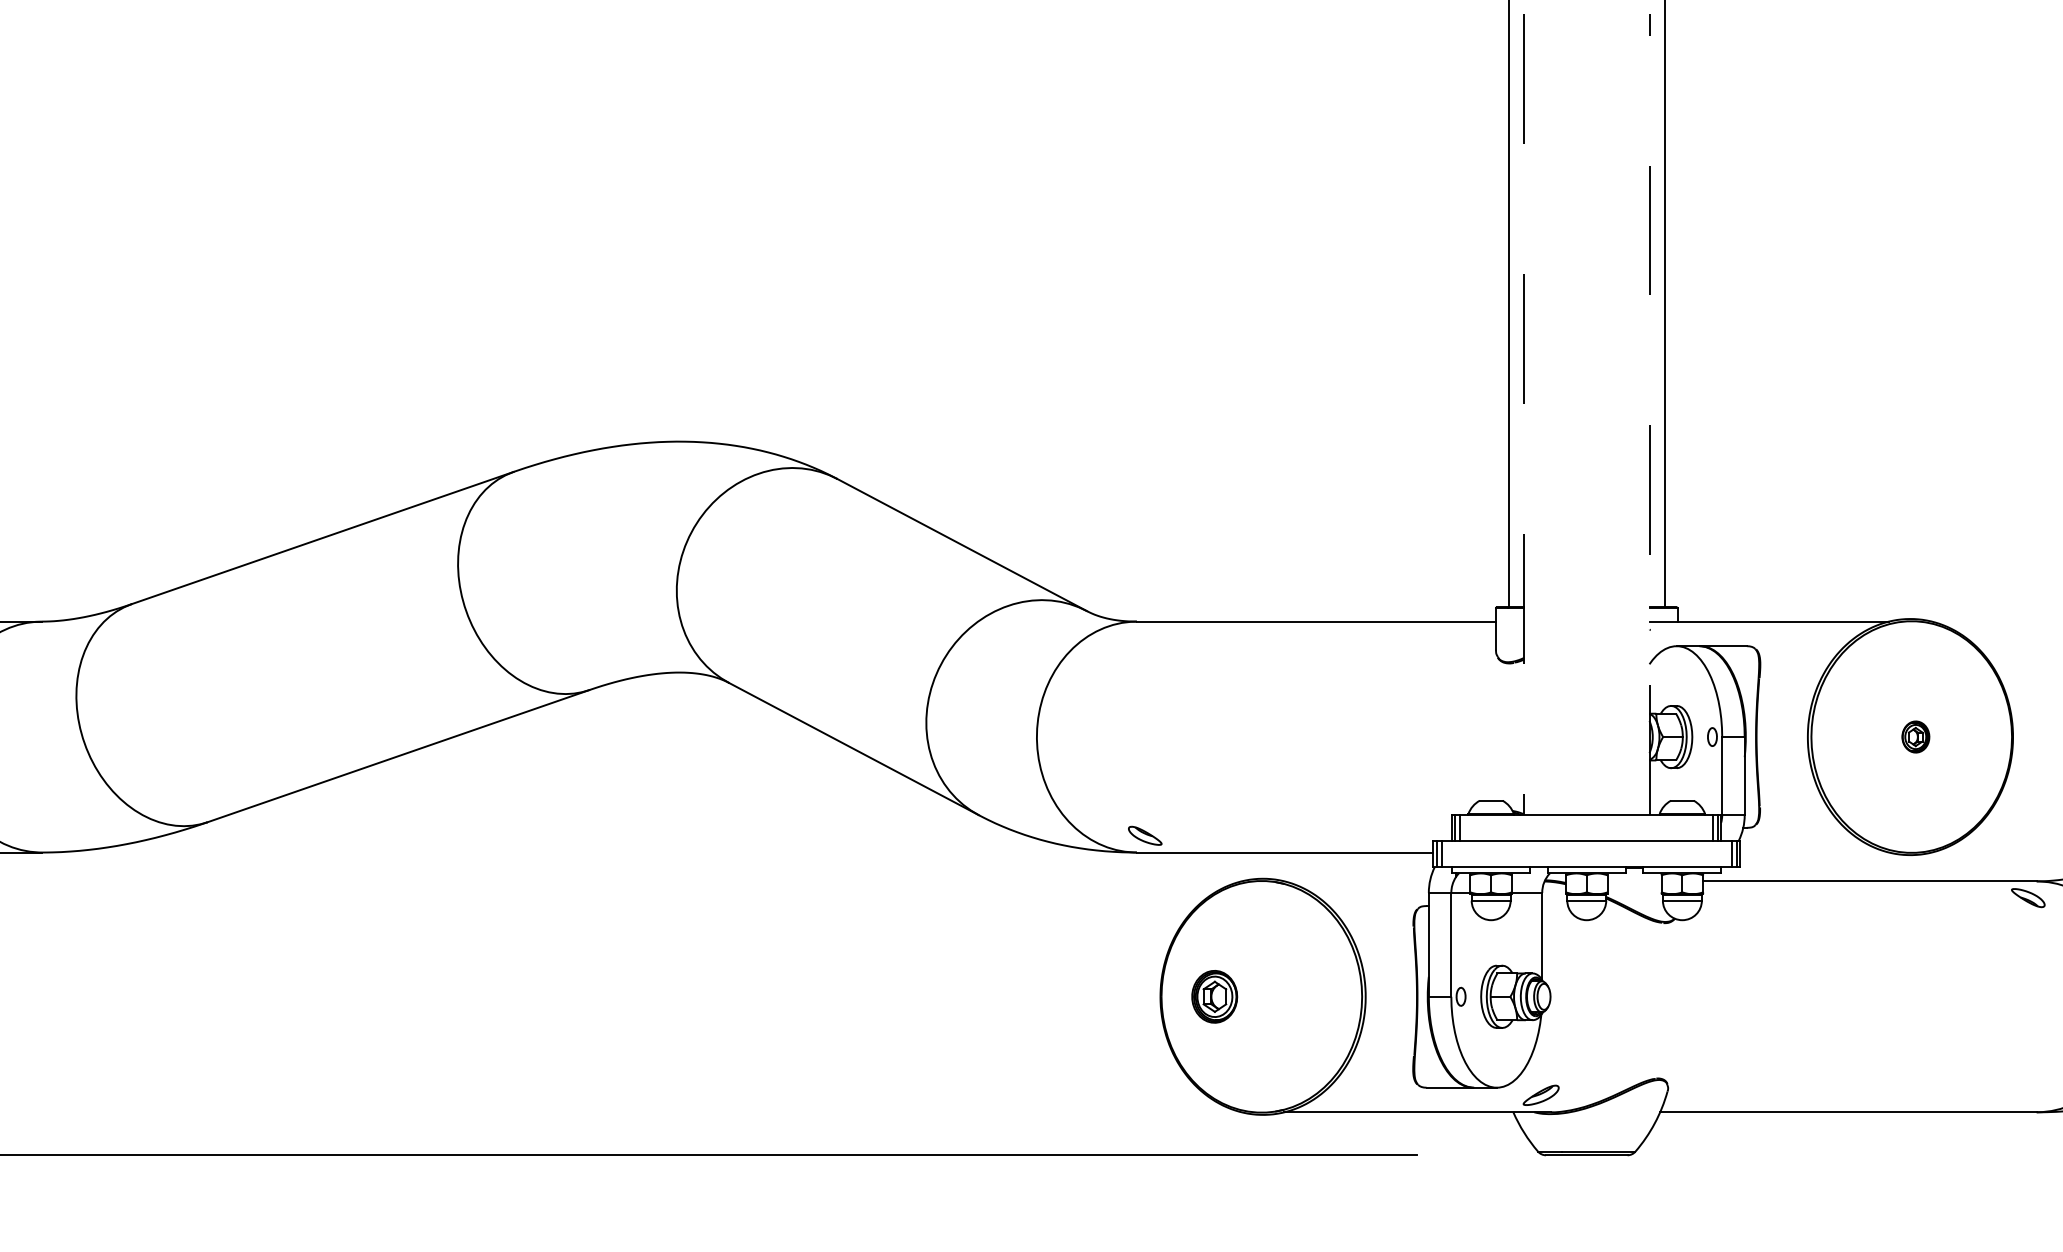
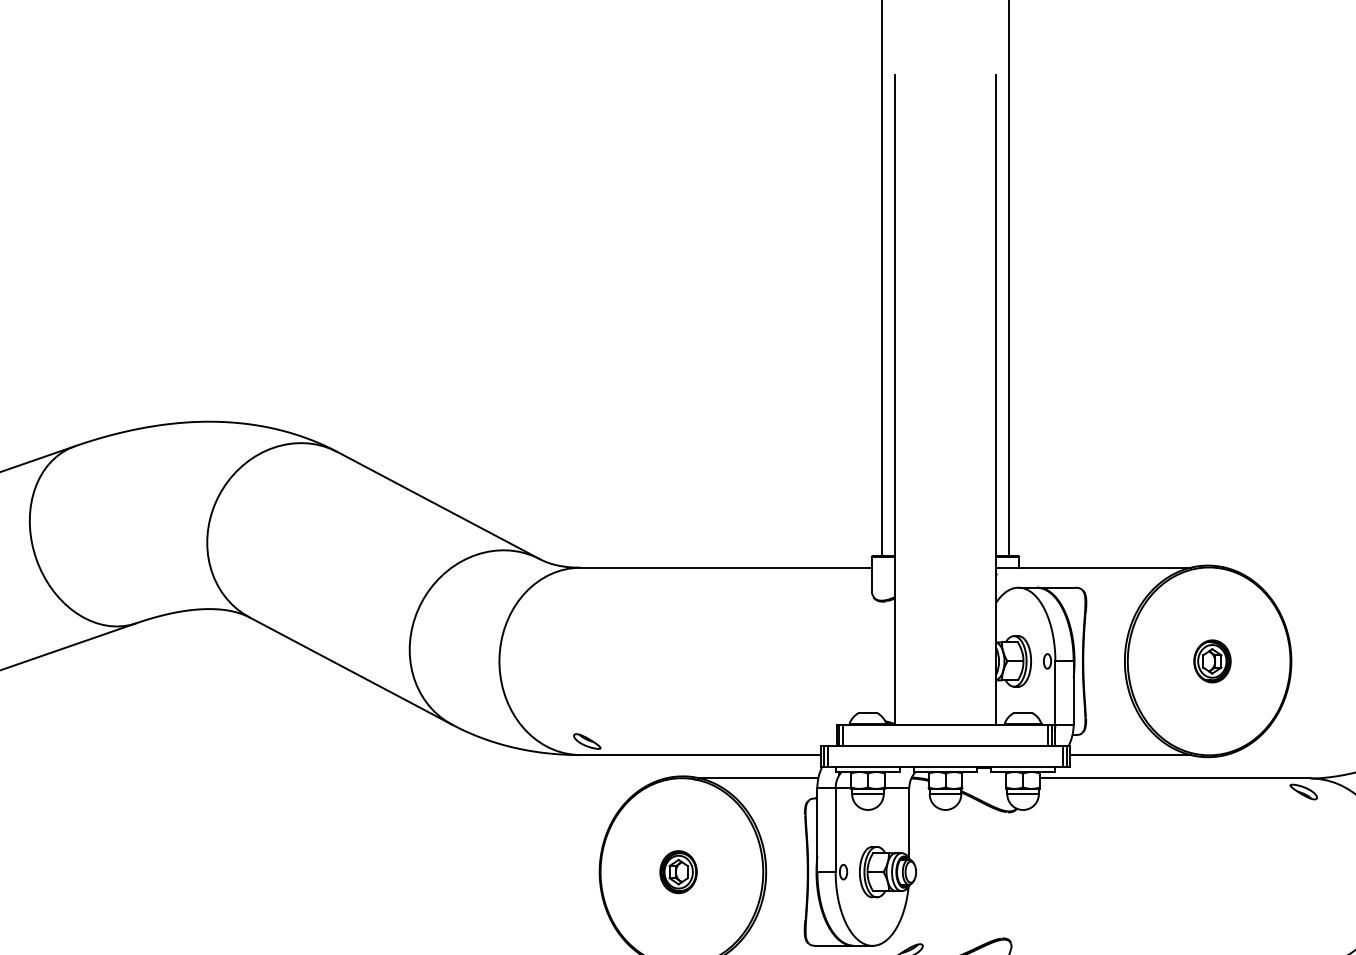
line: (1649, 414) -> (996, 399), dashed -> solid
line: (1524, 415) -> (895, 400), dashed -> solid
part: (1915, 736) -> (1212, 660), size x1.67
line: (1814, 852) -> (1130, 755), added
line: (1356, 881) -> (758, 778), added
part: (1214, 996) -> (678, 871), moved

